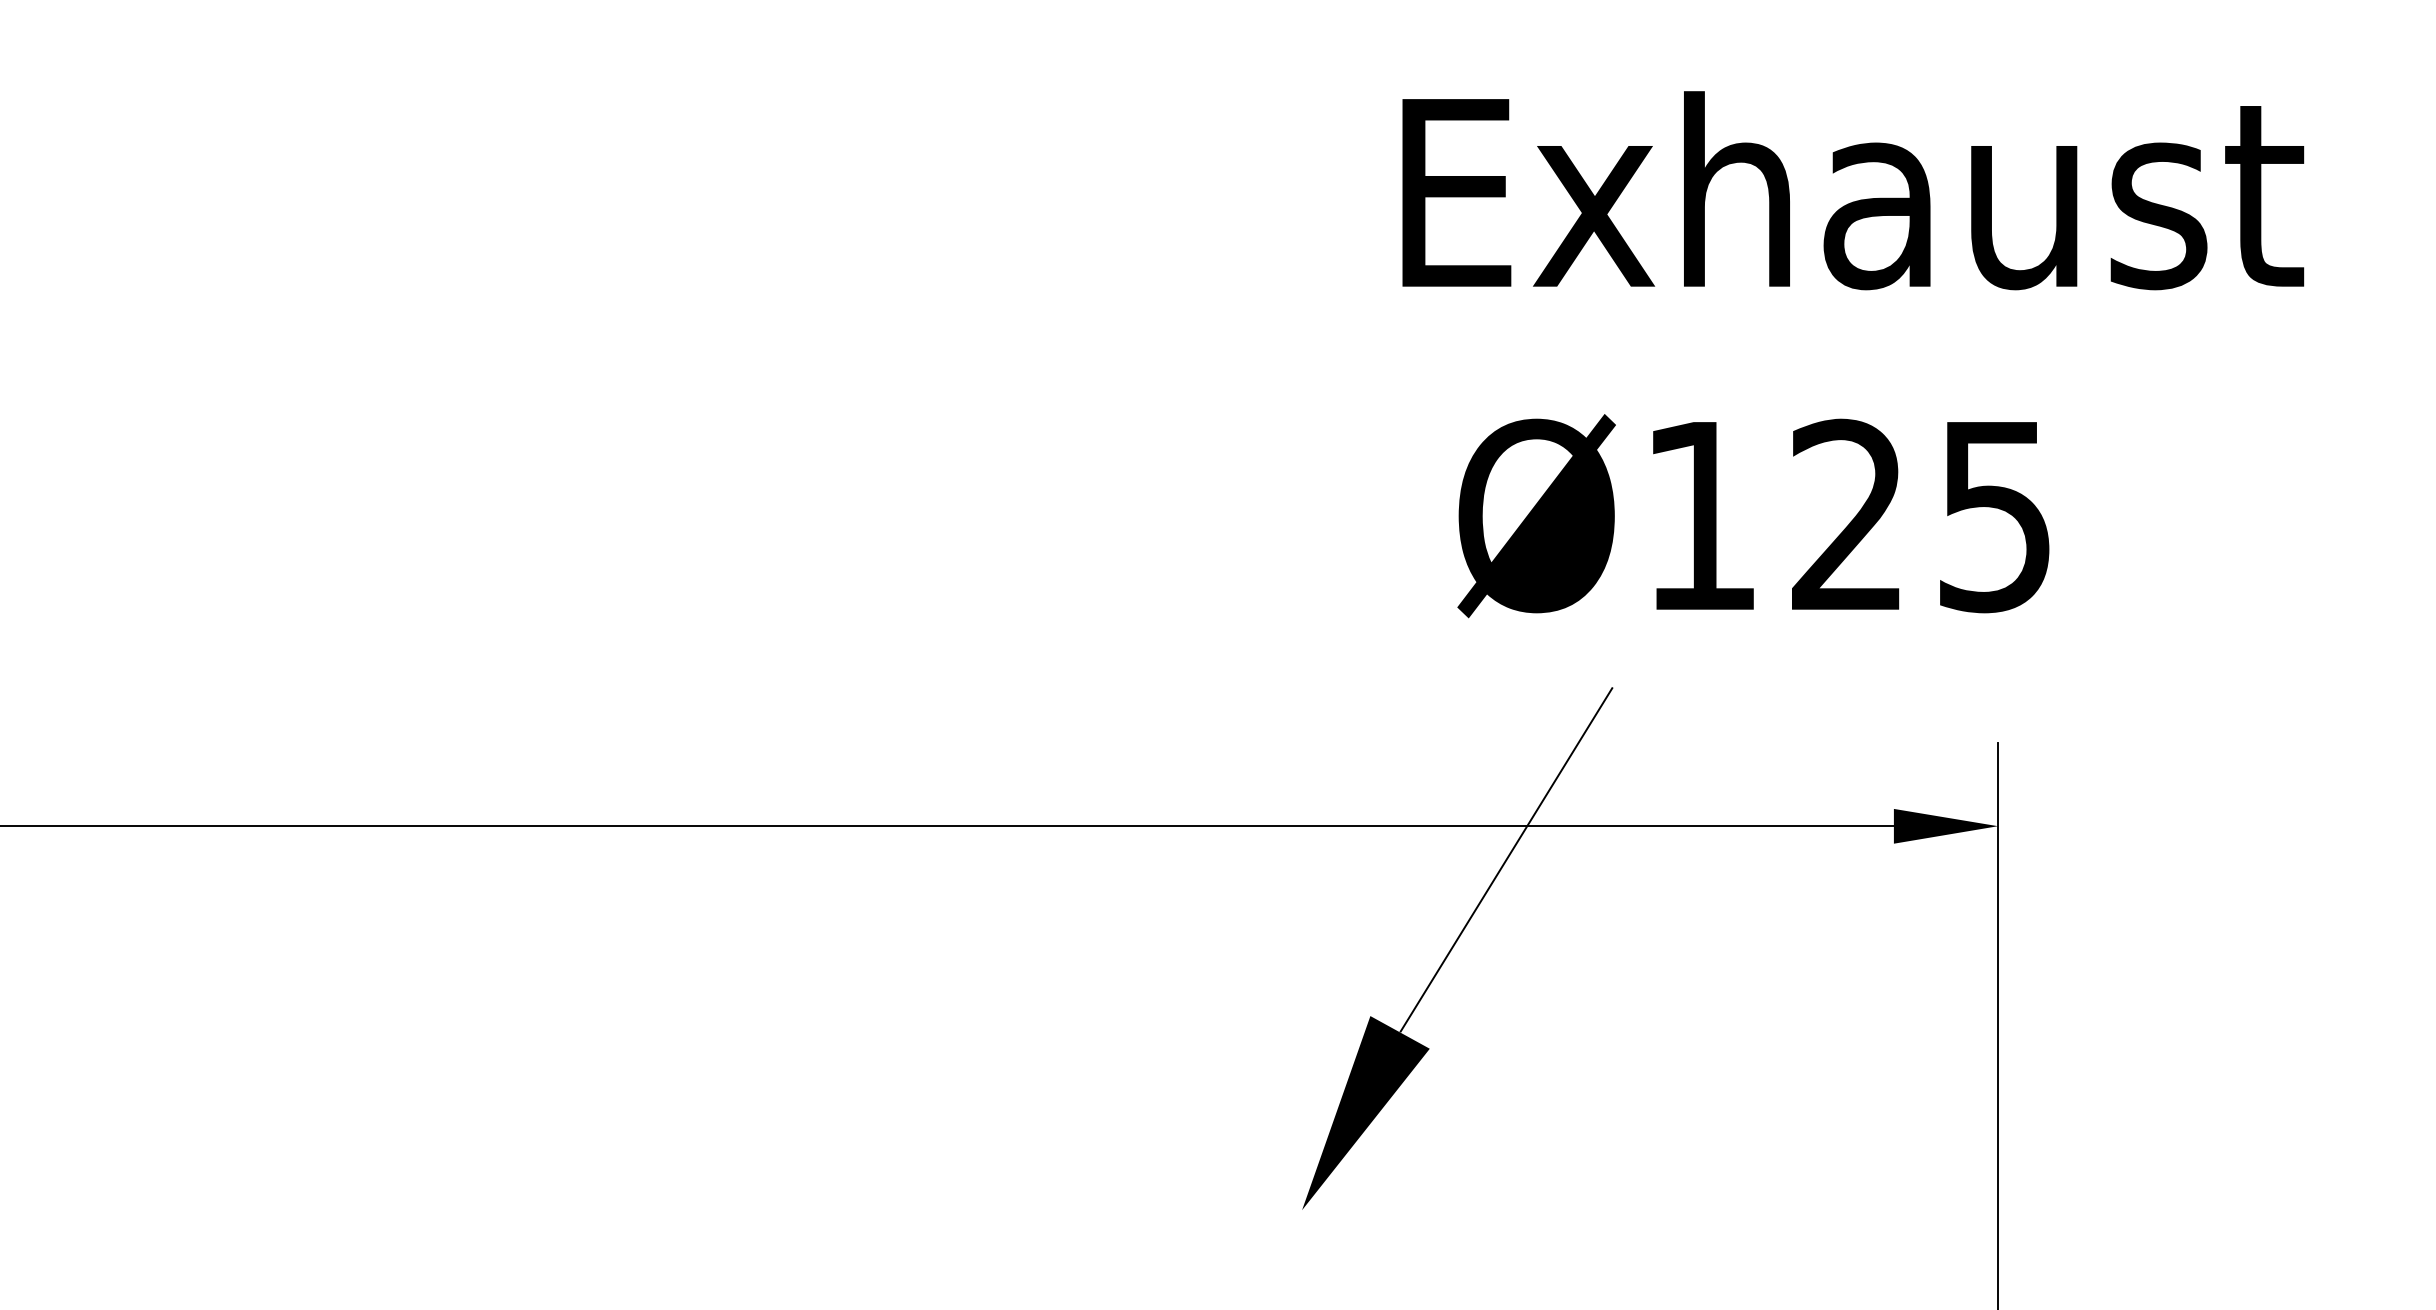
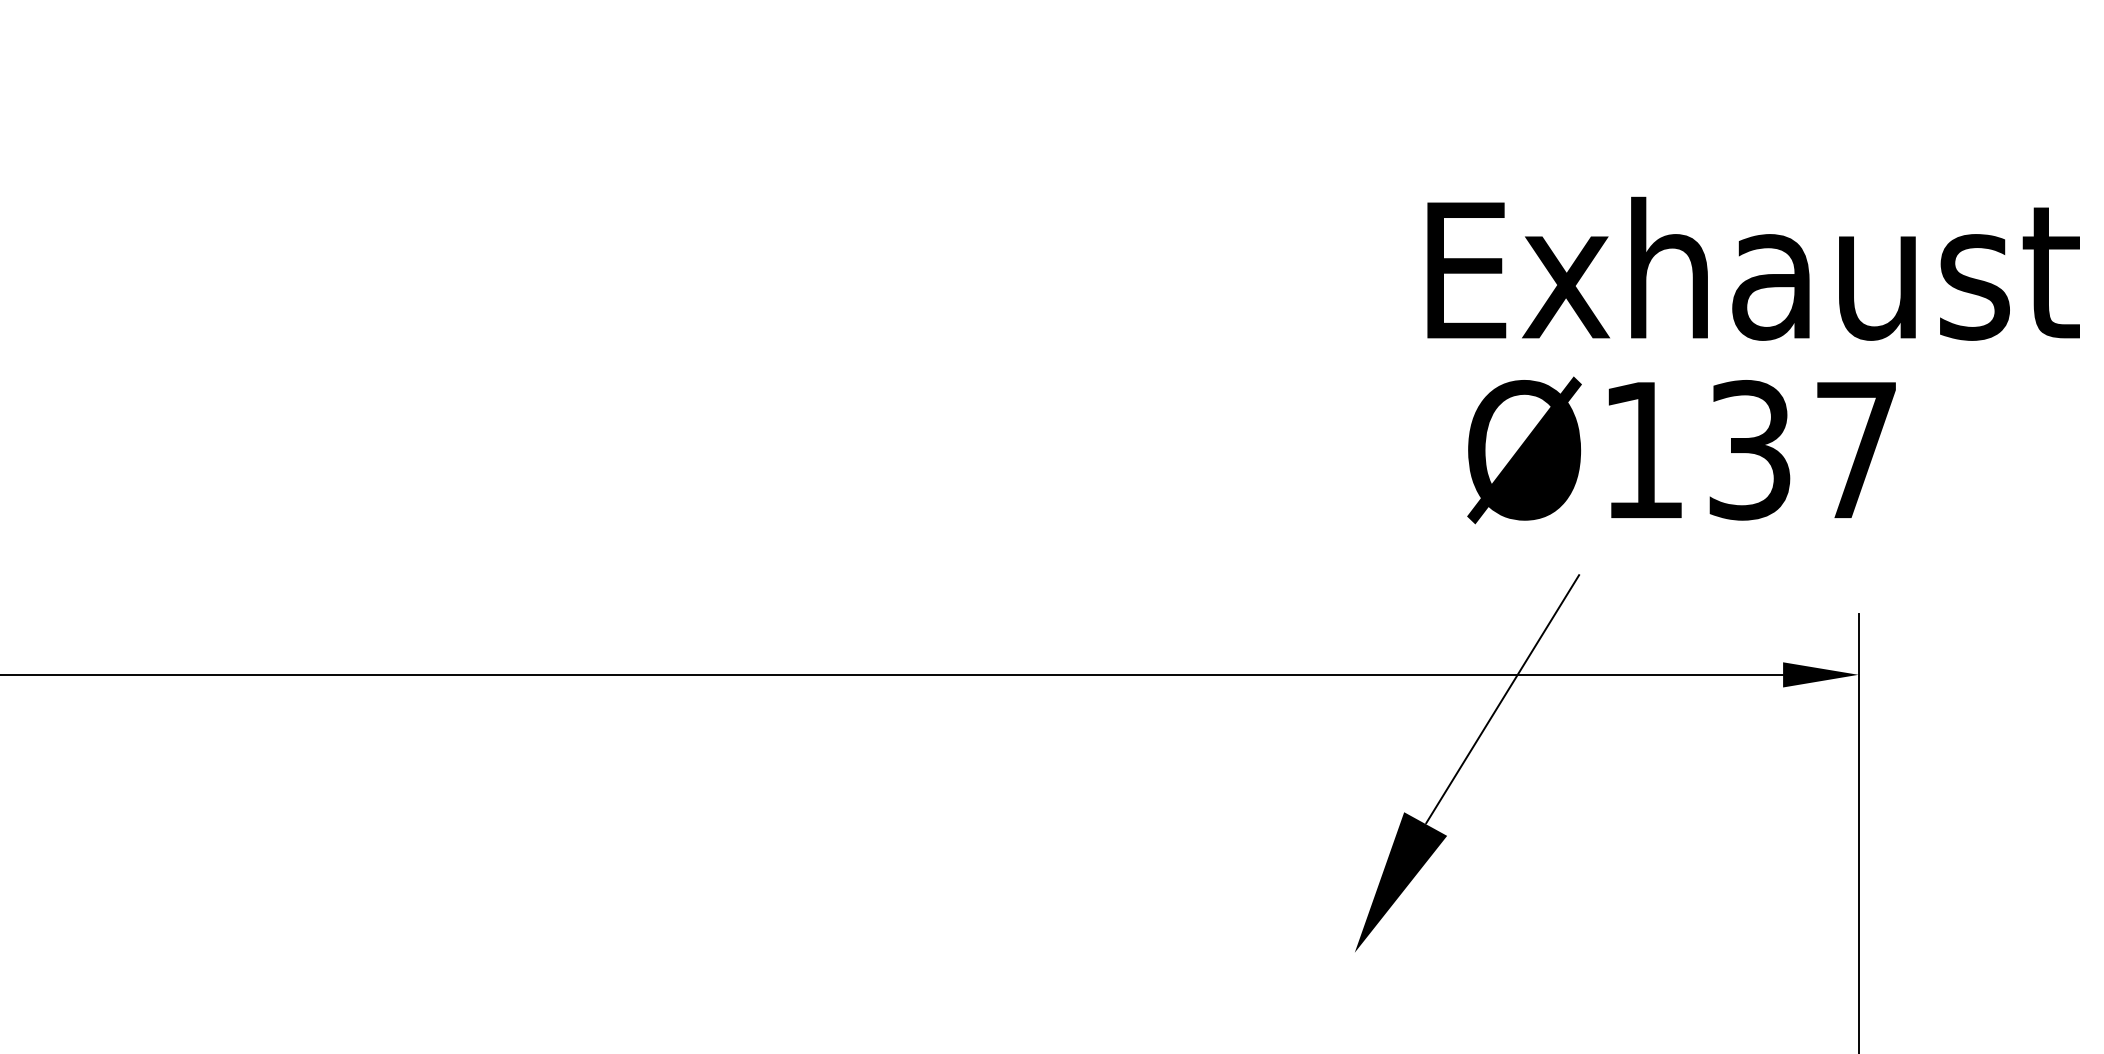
text: (1853, 190) -> (1753, 268), moved
text: (1920, 516) -> (1802, 450), Ø125 -> Ø137

